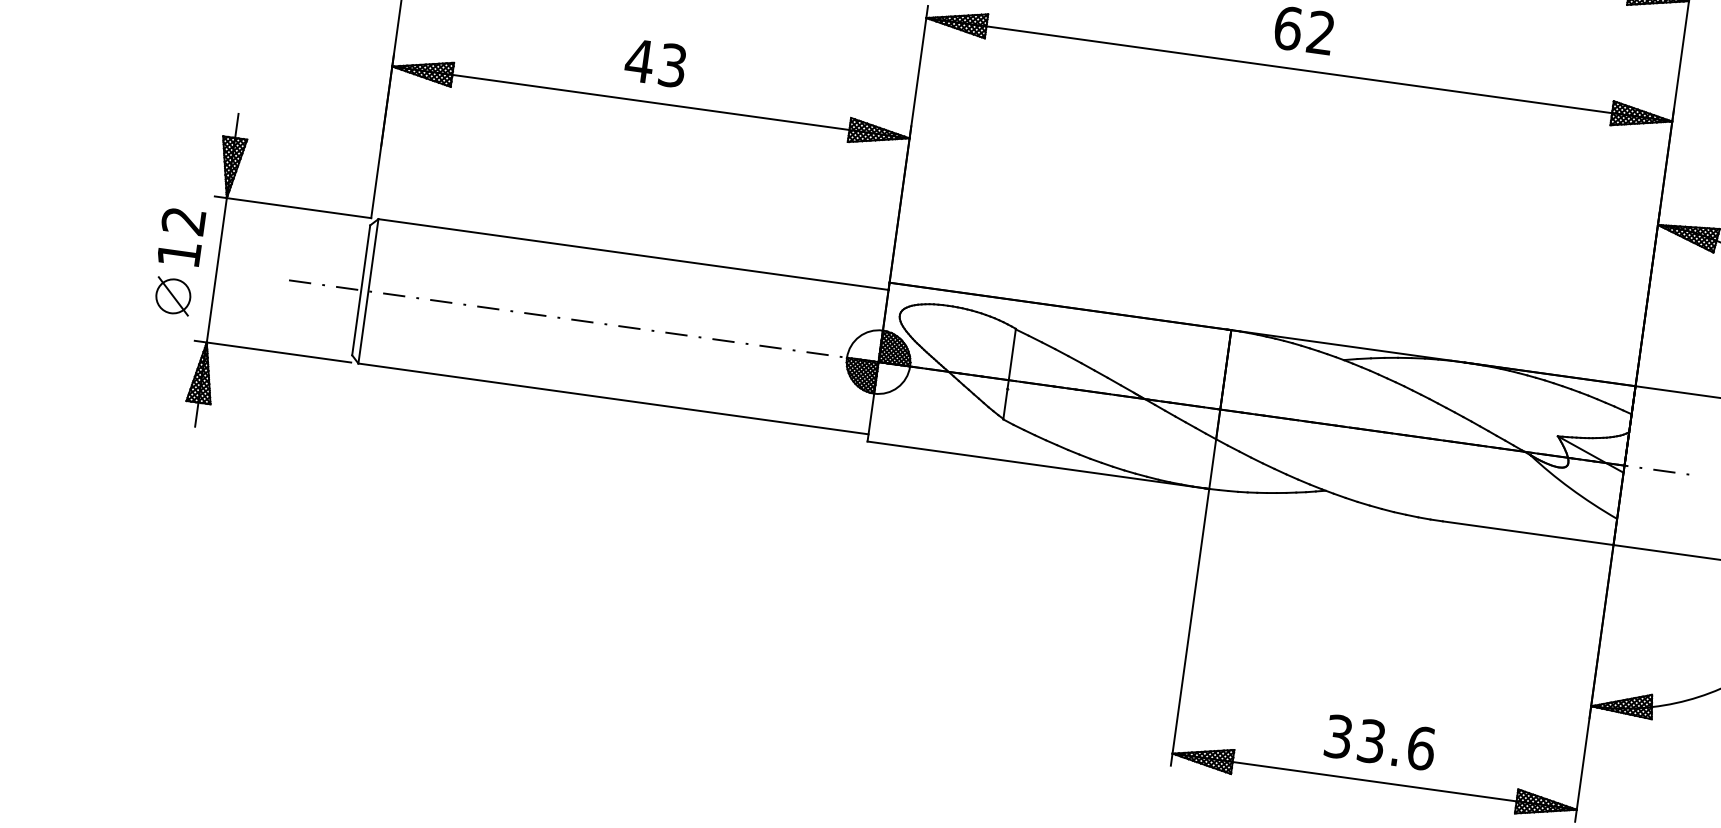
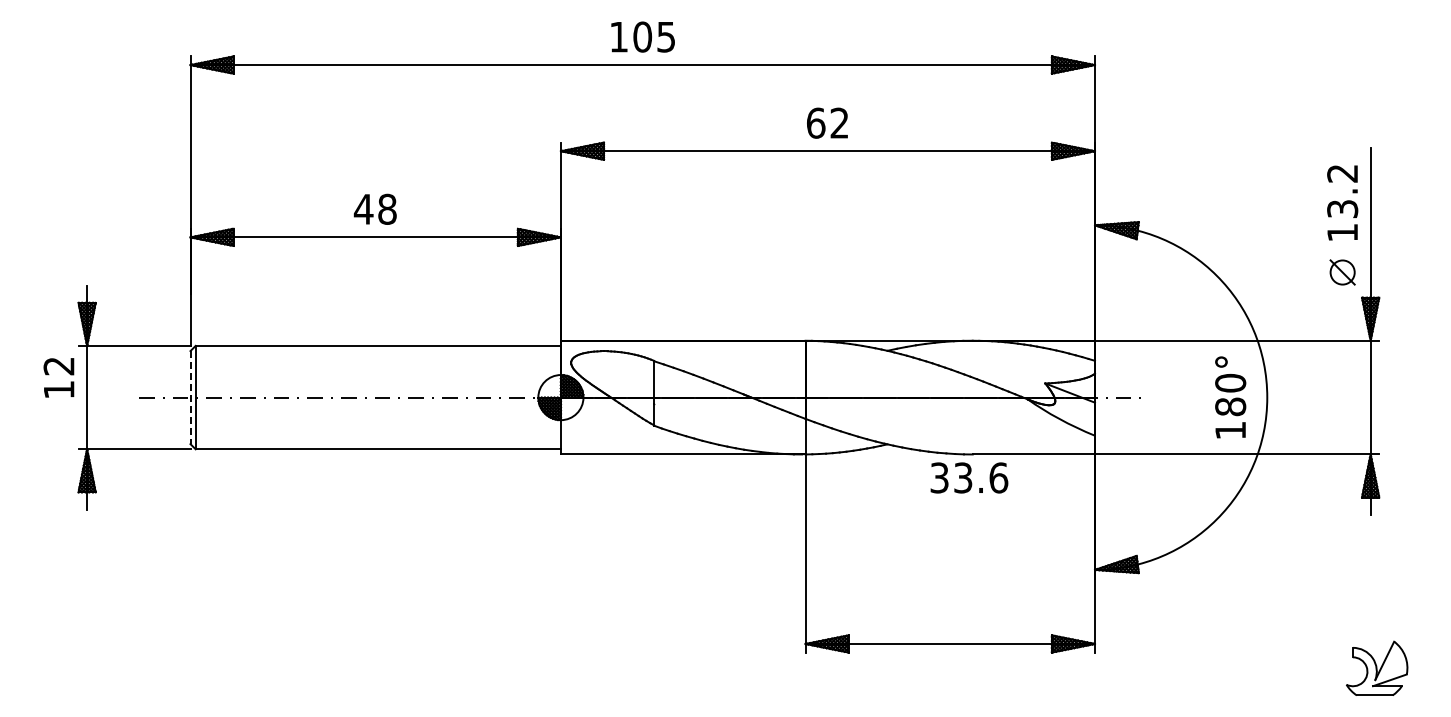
text: (673, 64) -> (387, 208), 43 -> 48
line: (361, 290) -> (190, 397), solid -> dashed
part: (173, 296) -> (59, 420), removed
text: (1380, 741) -> (969, 477), moved

